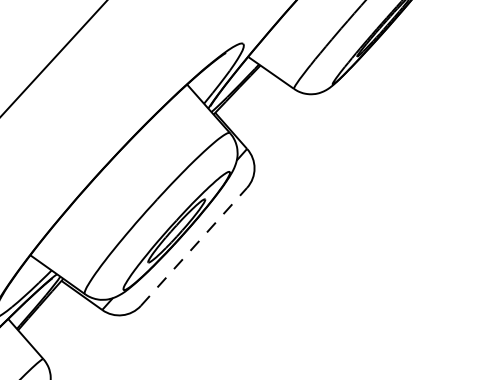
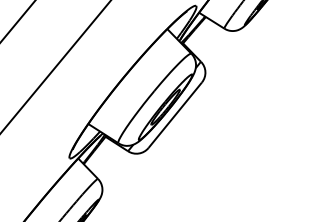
line: (194, 245) -> (175, 114), dashed -> solid

